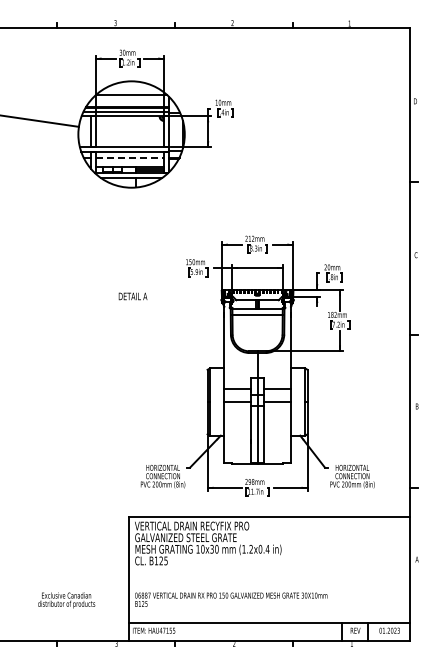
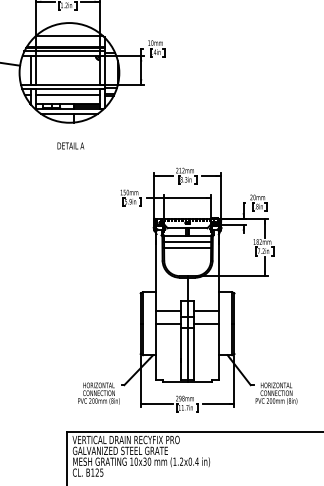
line: (130, 157) -> (68, 94), dashed -> solid
text: (132, 296) -> (70, 145), moved
line: (257, 321) -> (187, 248), added

